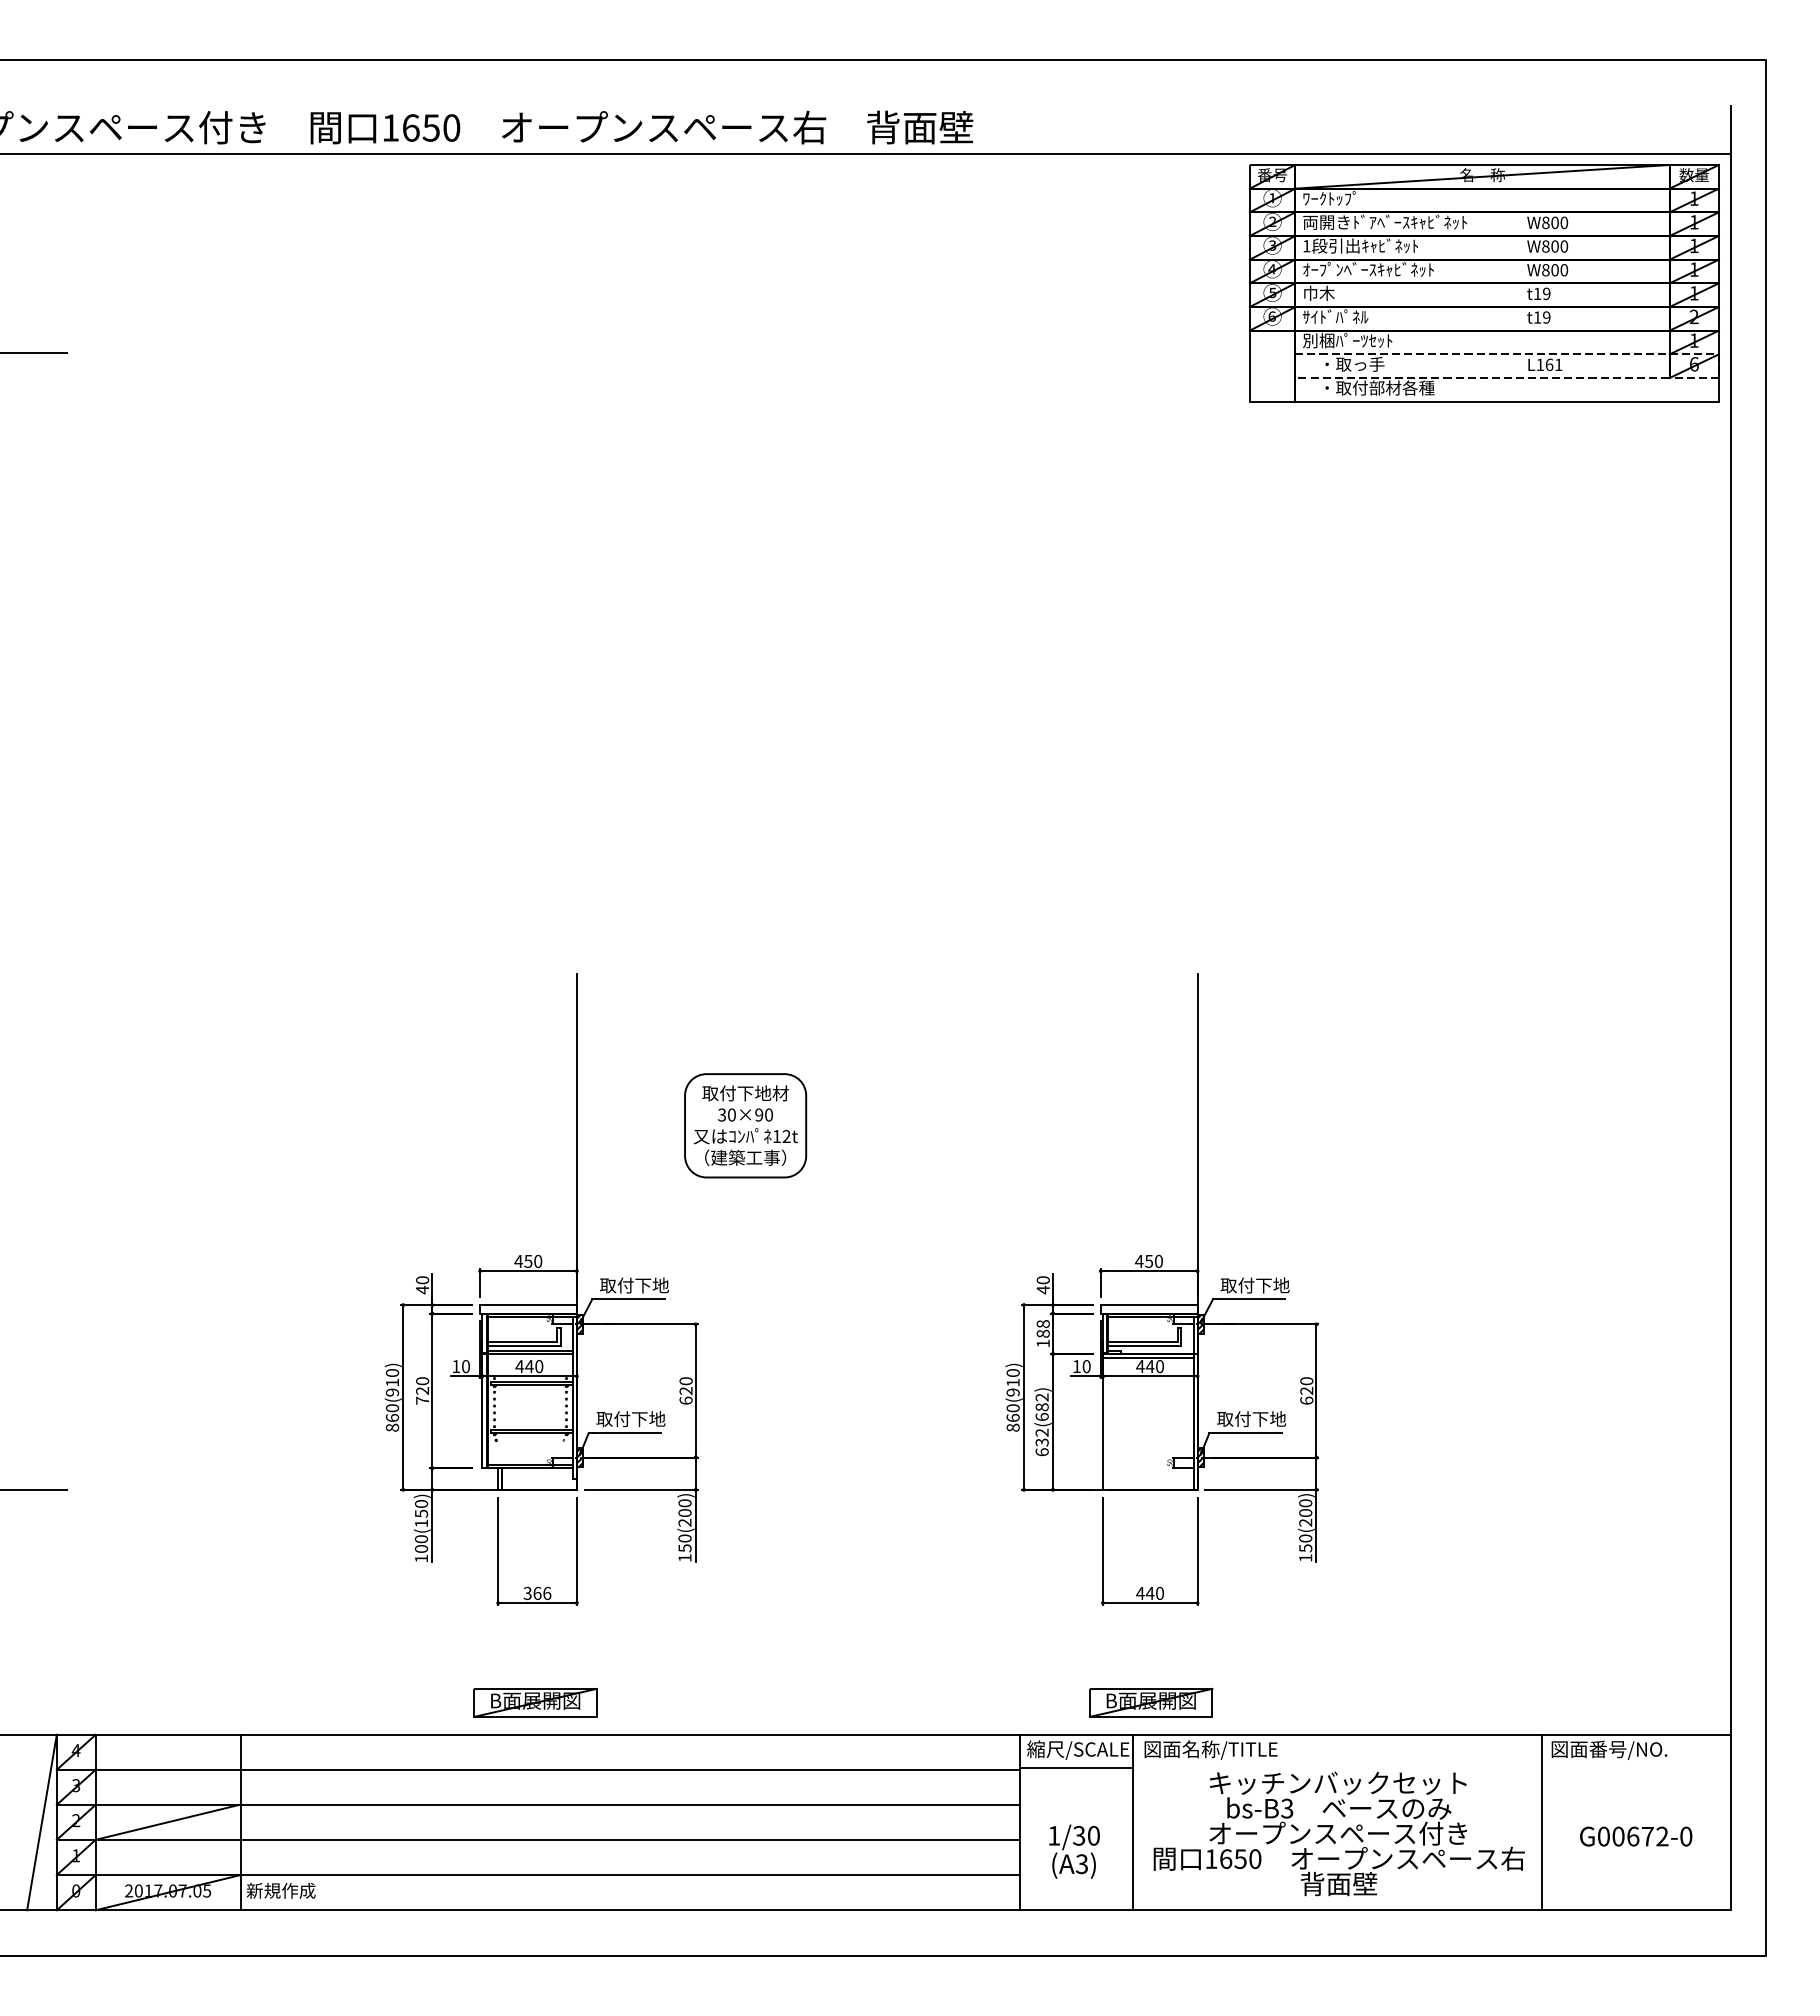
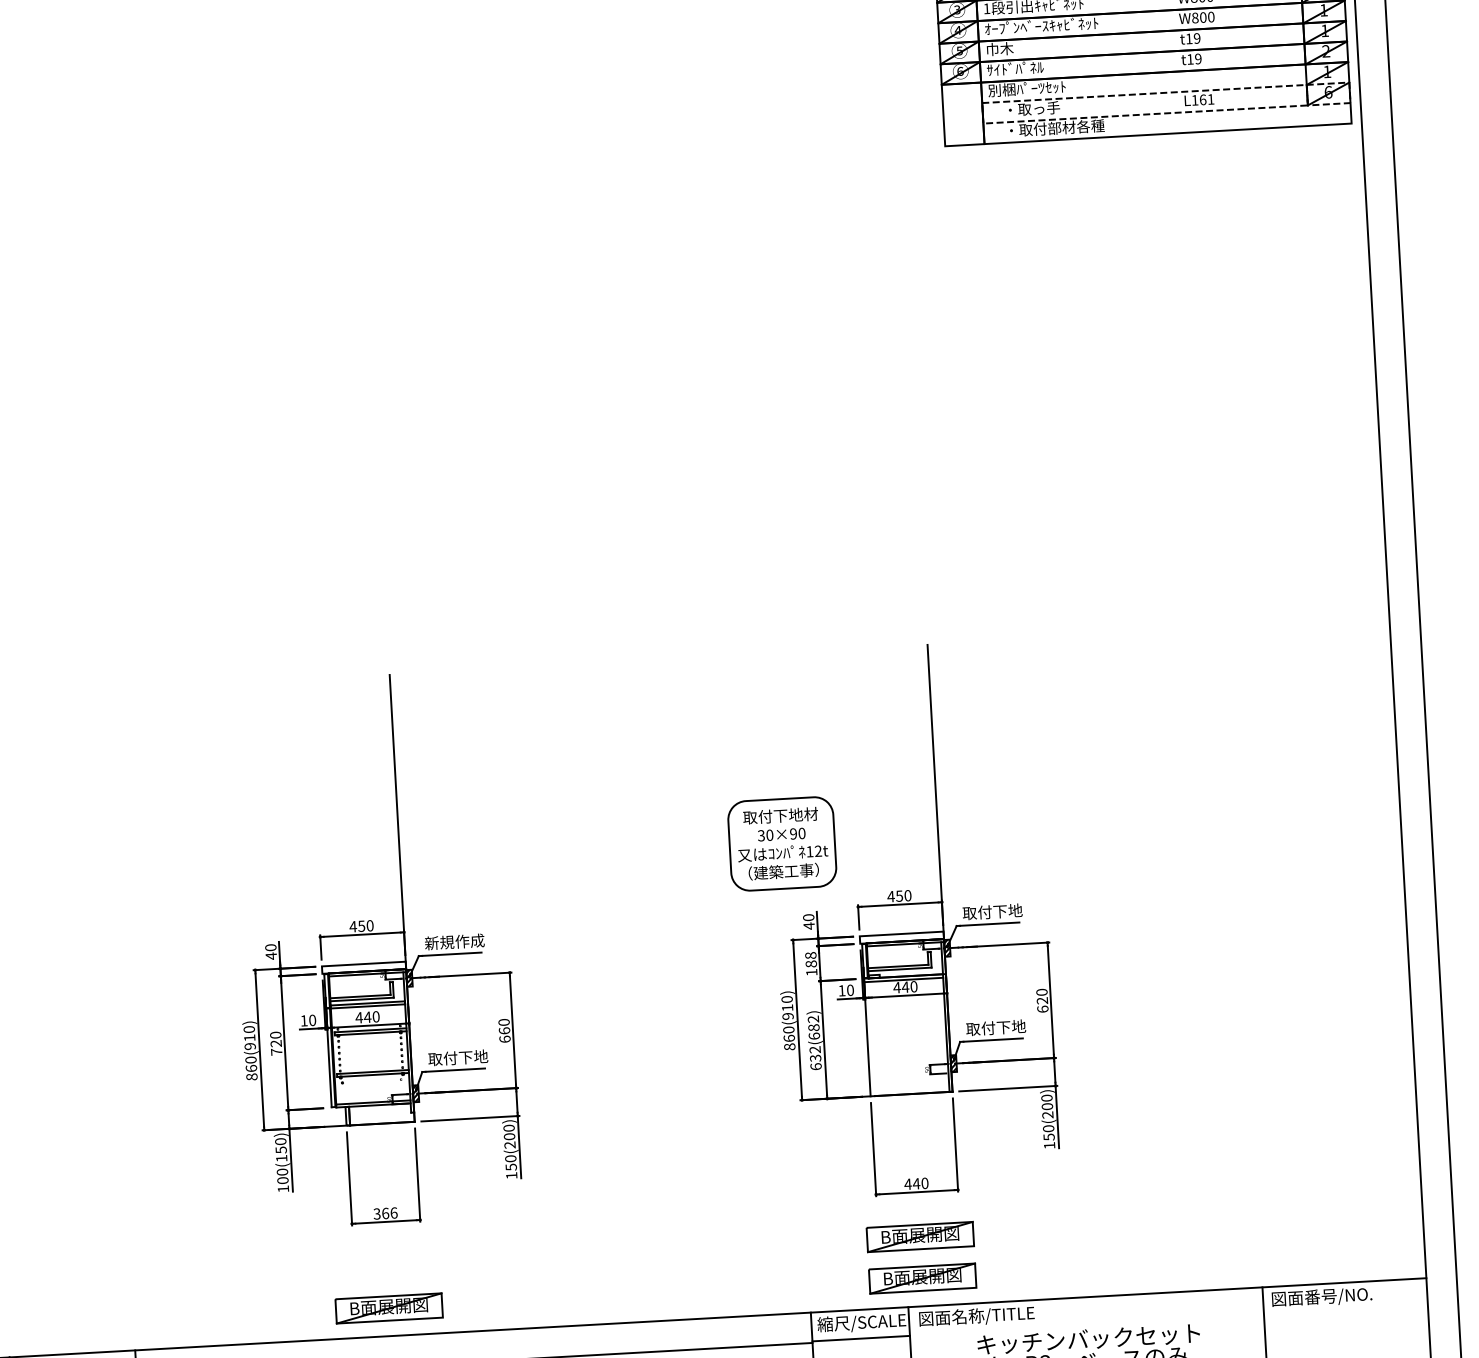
part: (745, 1125) -> (782, 843), moved
text: (634, 1285) -> (454, 941), 取付下地 -> 新規作成
text: (685, 1390) -> (504, 1030), 620 -> 660
part: (1151, 1654) -> (920, 1236), added

